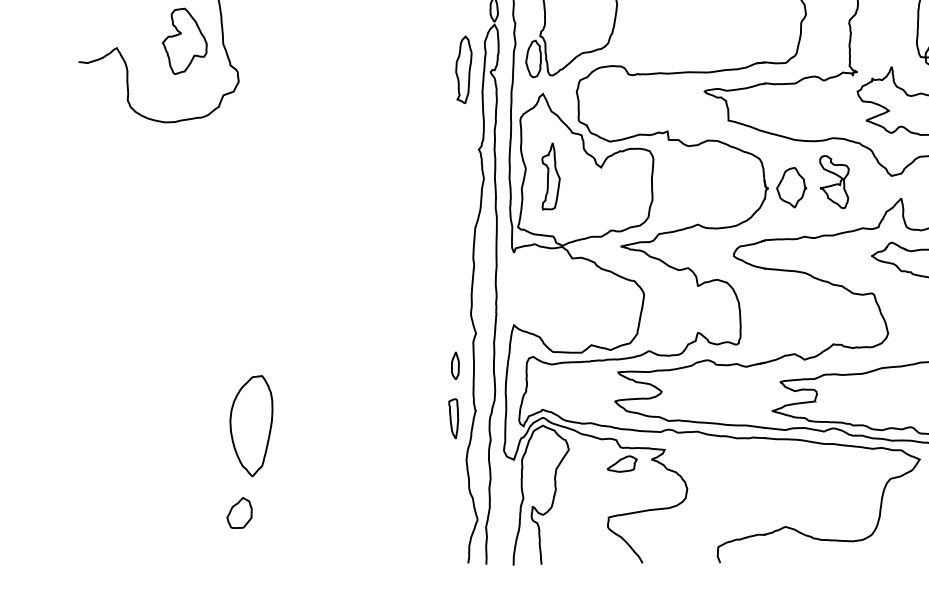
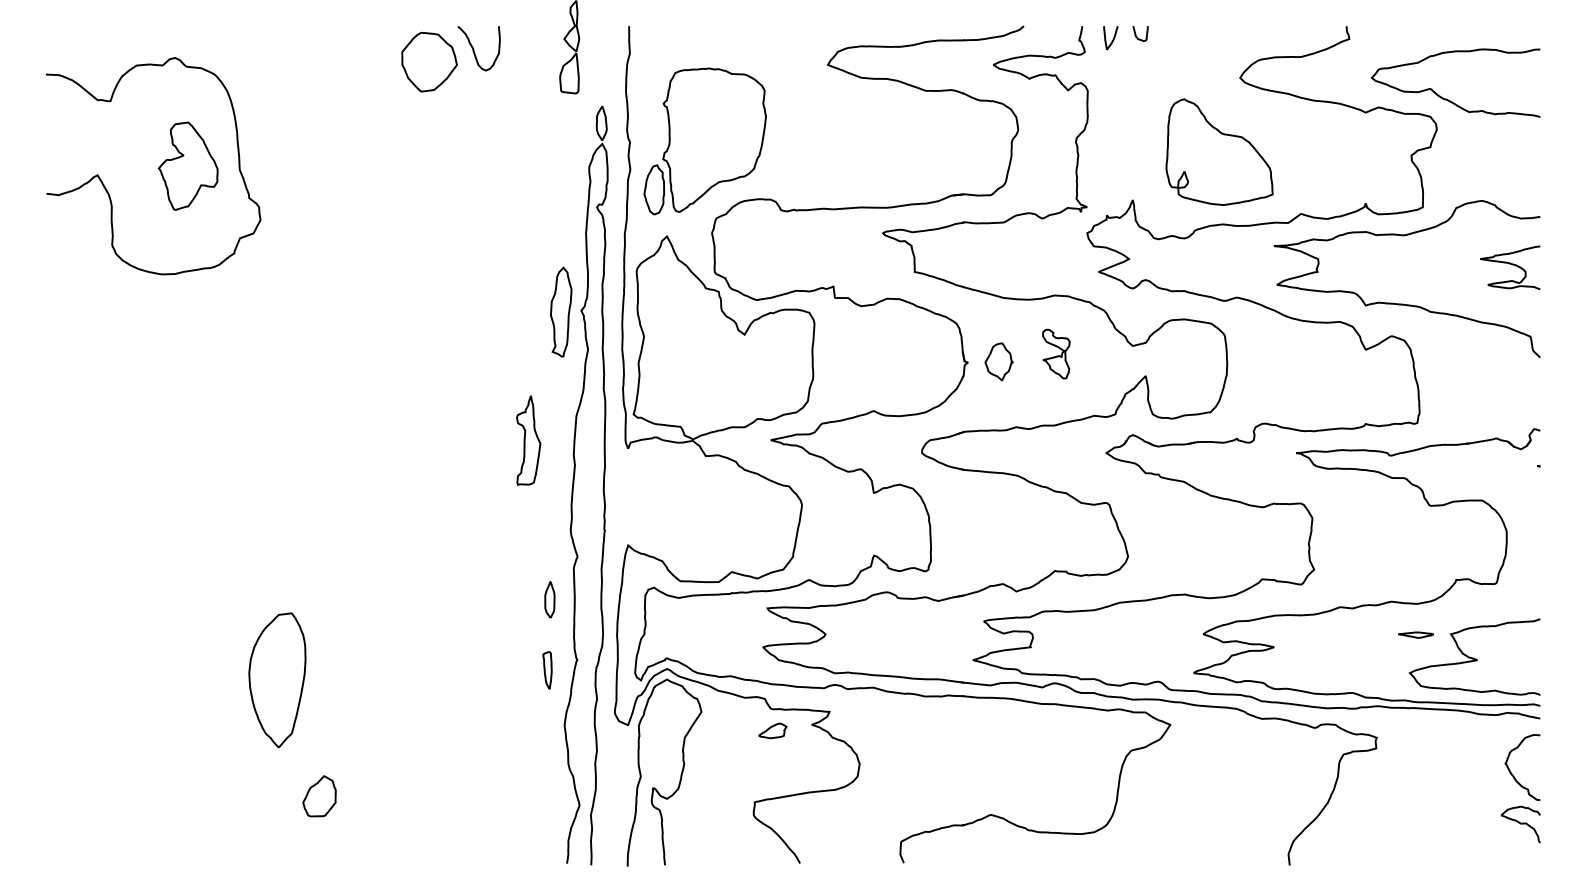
part: (464, 69) -> (561, 311), moved
part: (550, 176) -> (528, 440), moved
part: (834, 181) -> (1056, 353), size x0.7
part: (791, 187) -> (998, 361), size x0.7
part: (453, 418) -> (547, 670), size x0.7
part: (622, 463) -> (772, 730), size x0.7
part: (239, 513) -> (319, 796), moved

